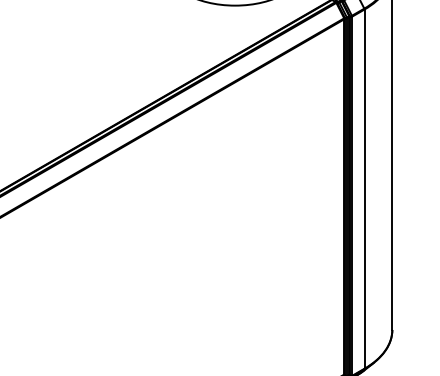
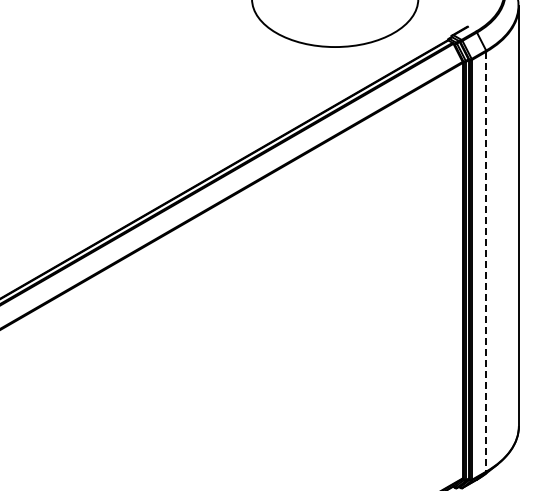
line: (364, 189) -> (486, 261), solid -> dashed

